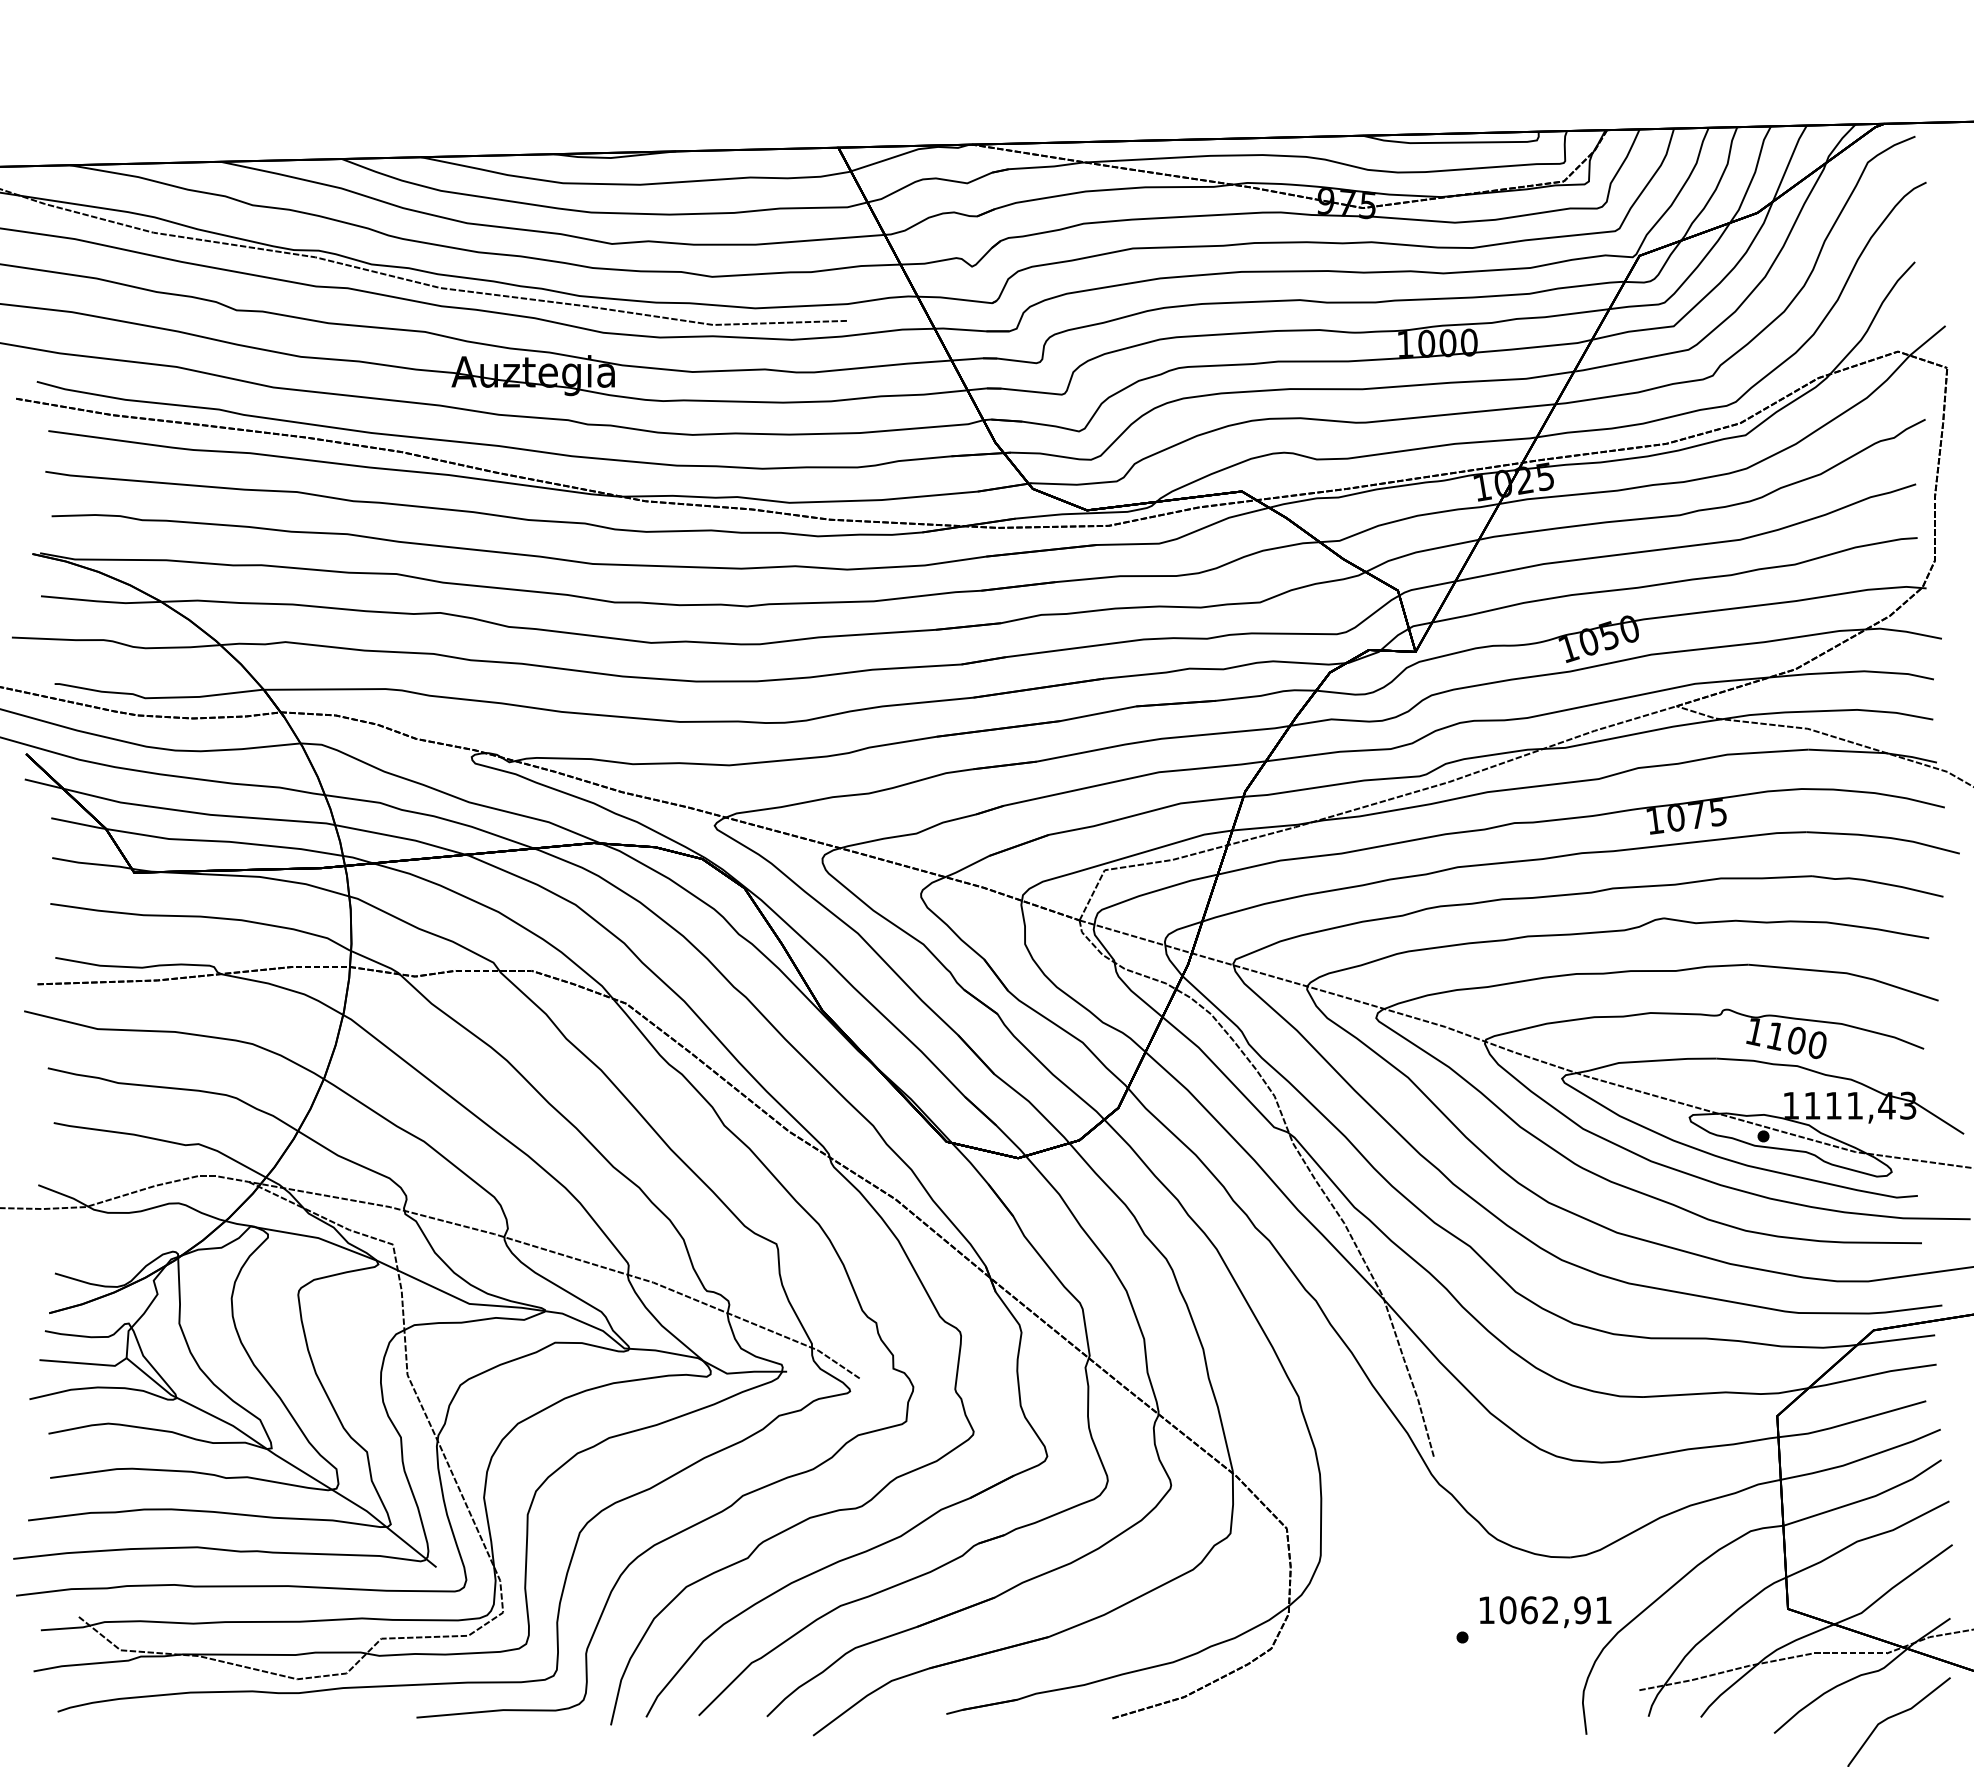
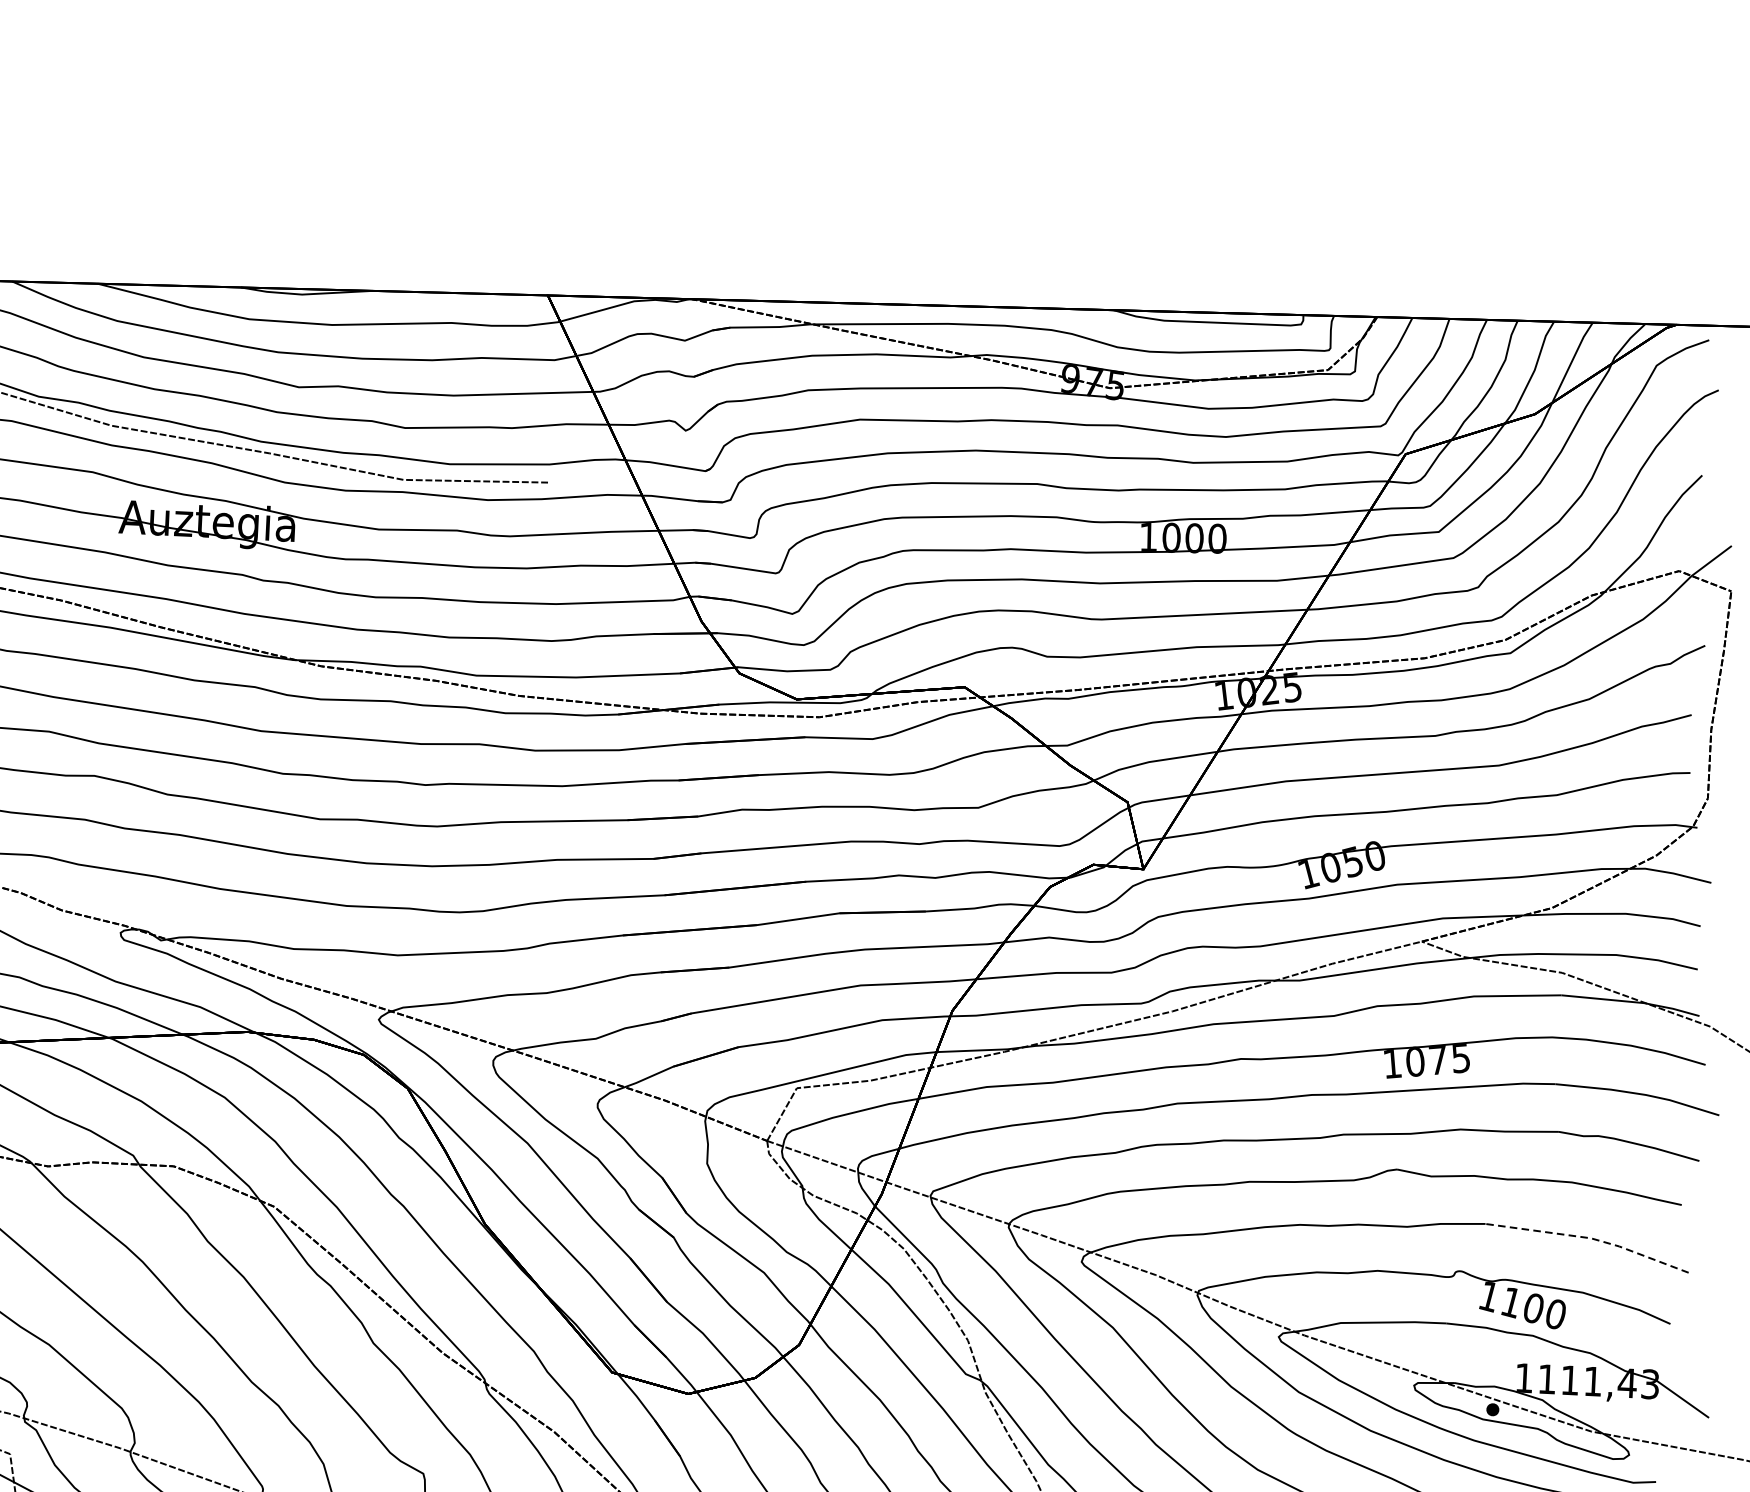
line: (1846, 973) -> (1590, 1238), solid -> dashed

